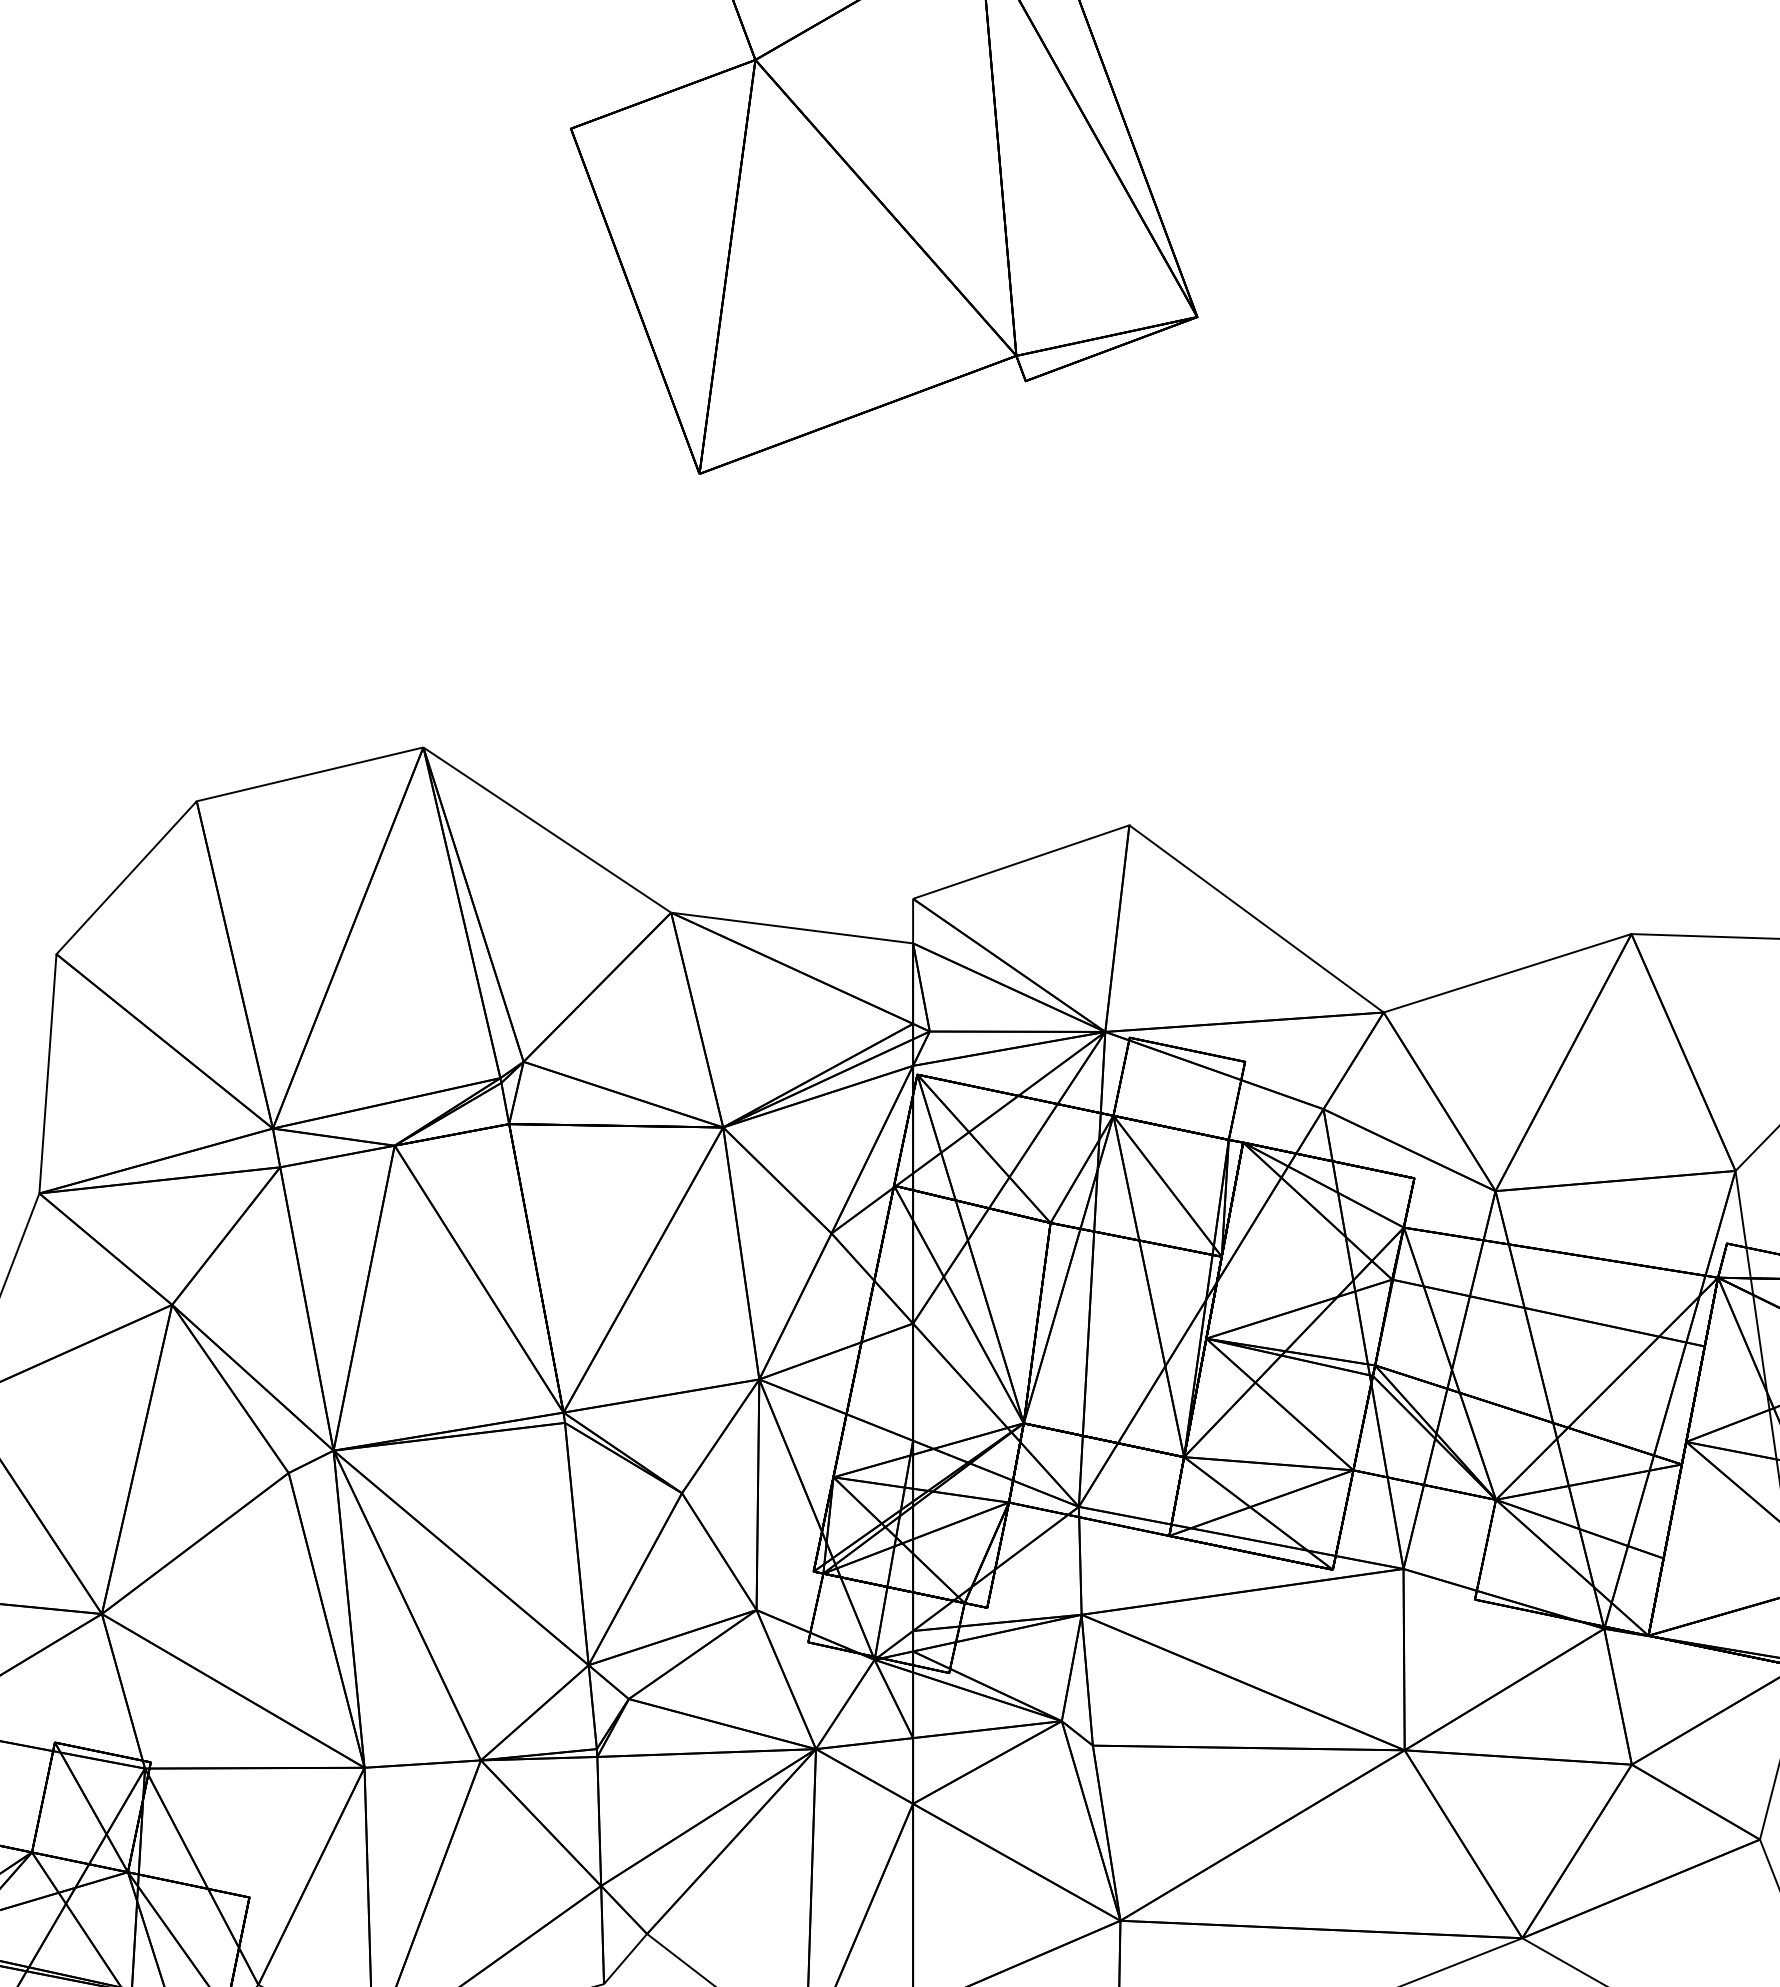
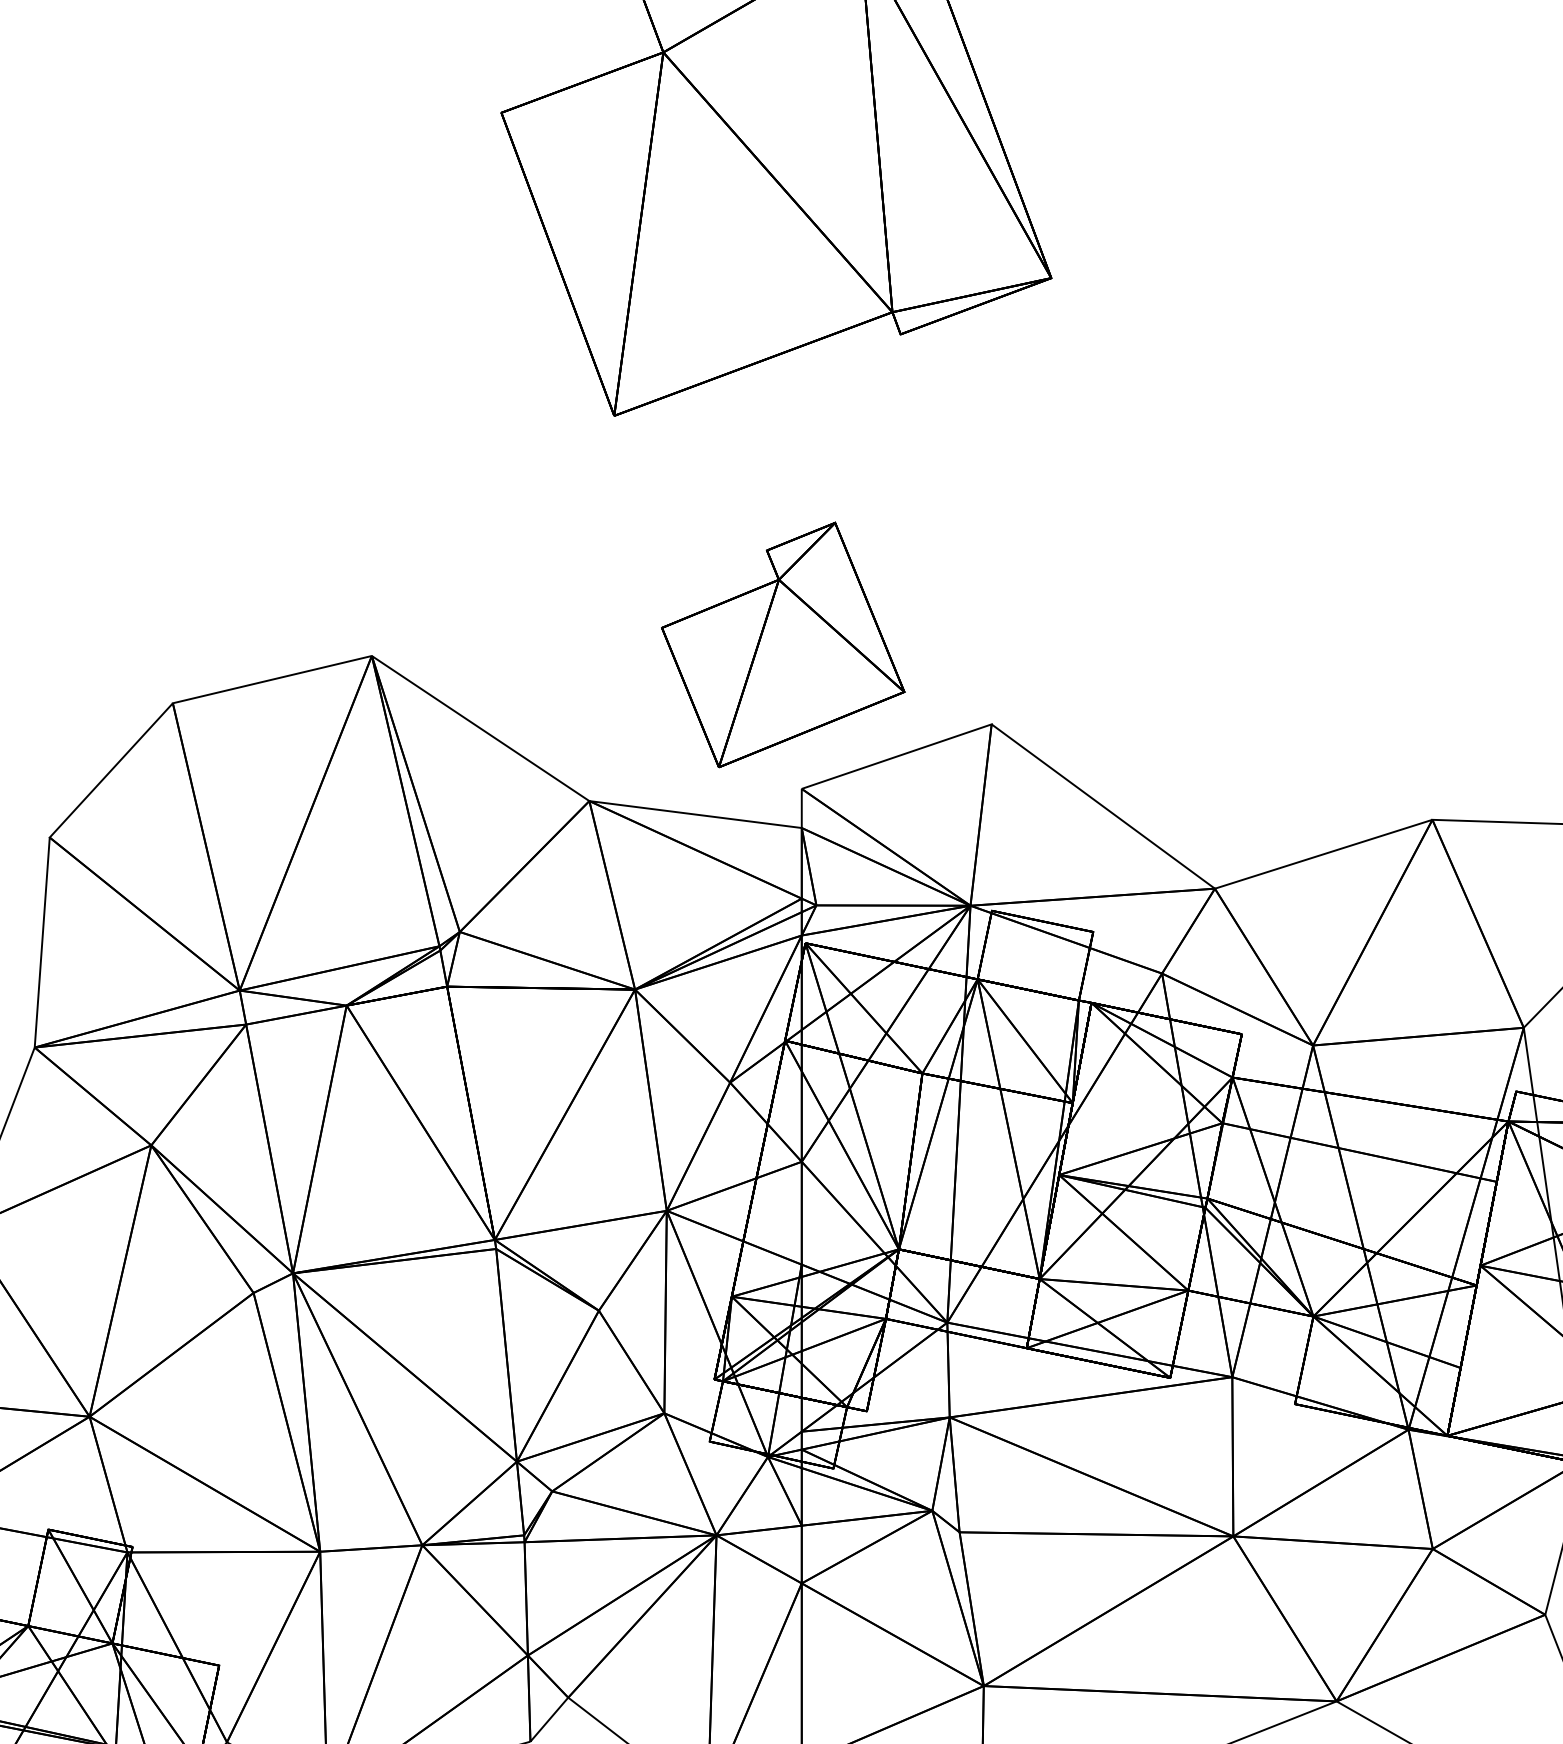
part: (891, 734) -> (782, 644), added

